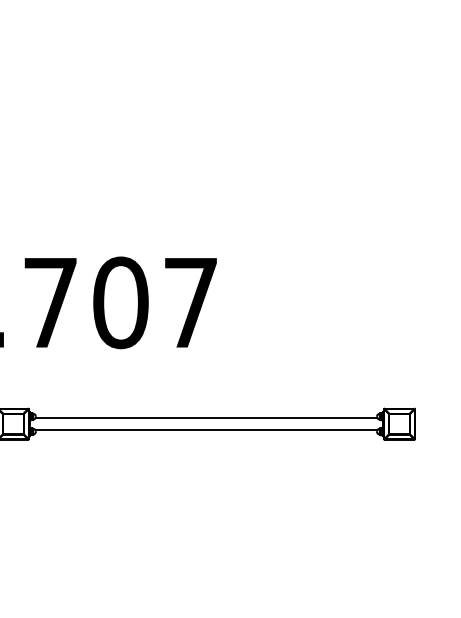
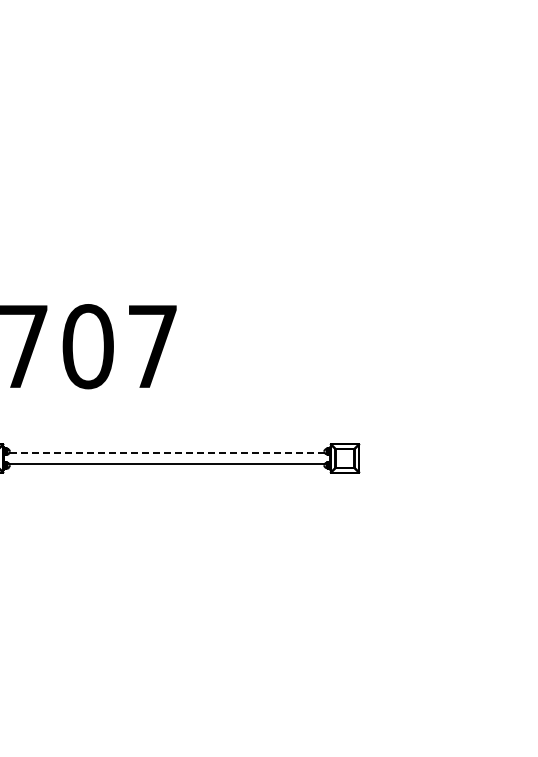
line: (206, 417) -> (167, 452), solid -> dashed

